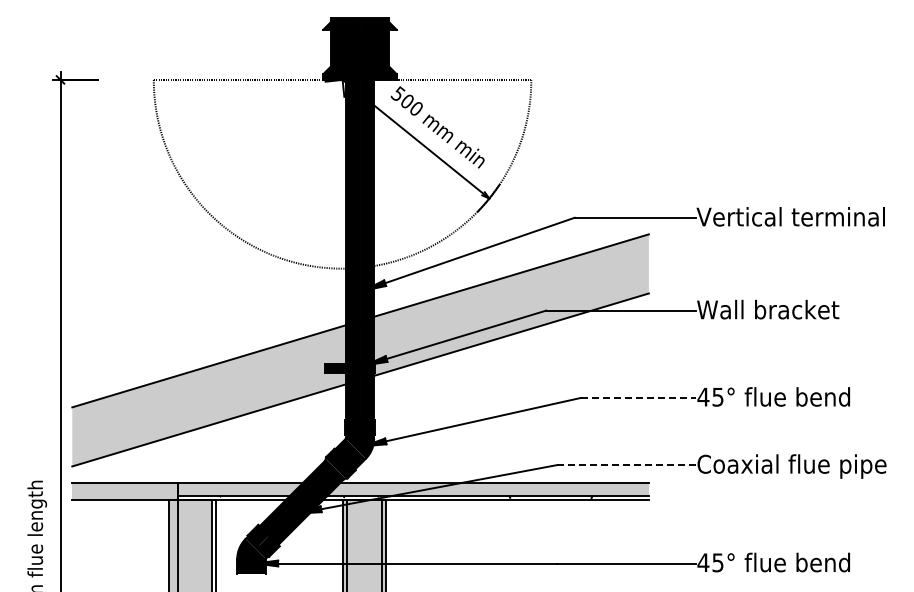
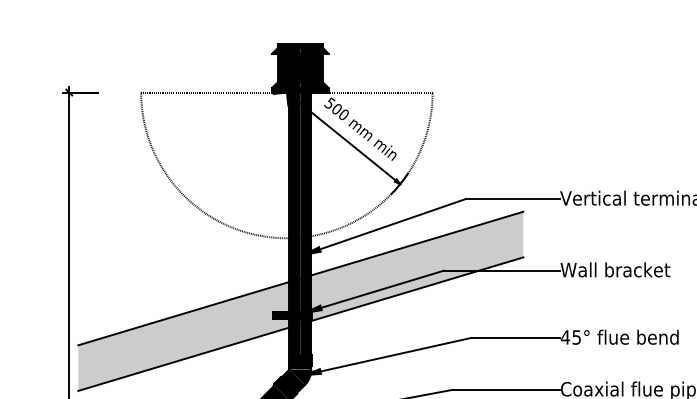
line: (638, 397) -> (515, 337), dashed -> solid
line: (627, 465) -> (506, 390), dashed -> solid

